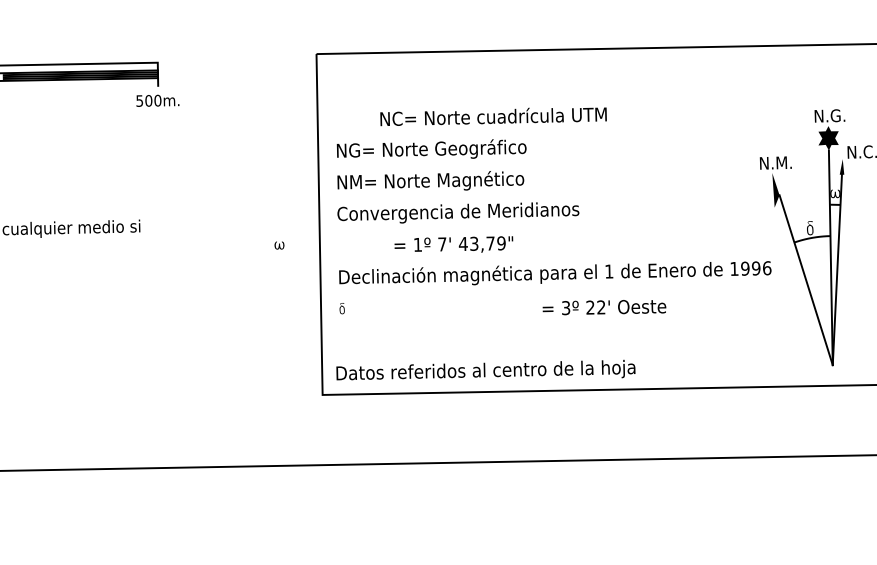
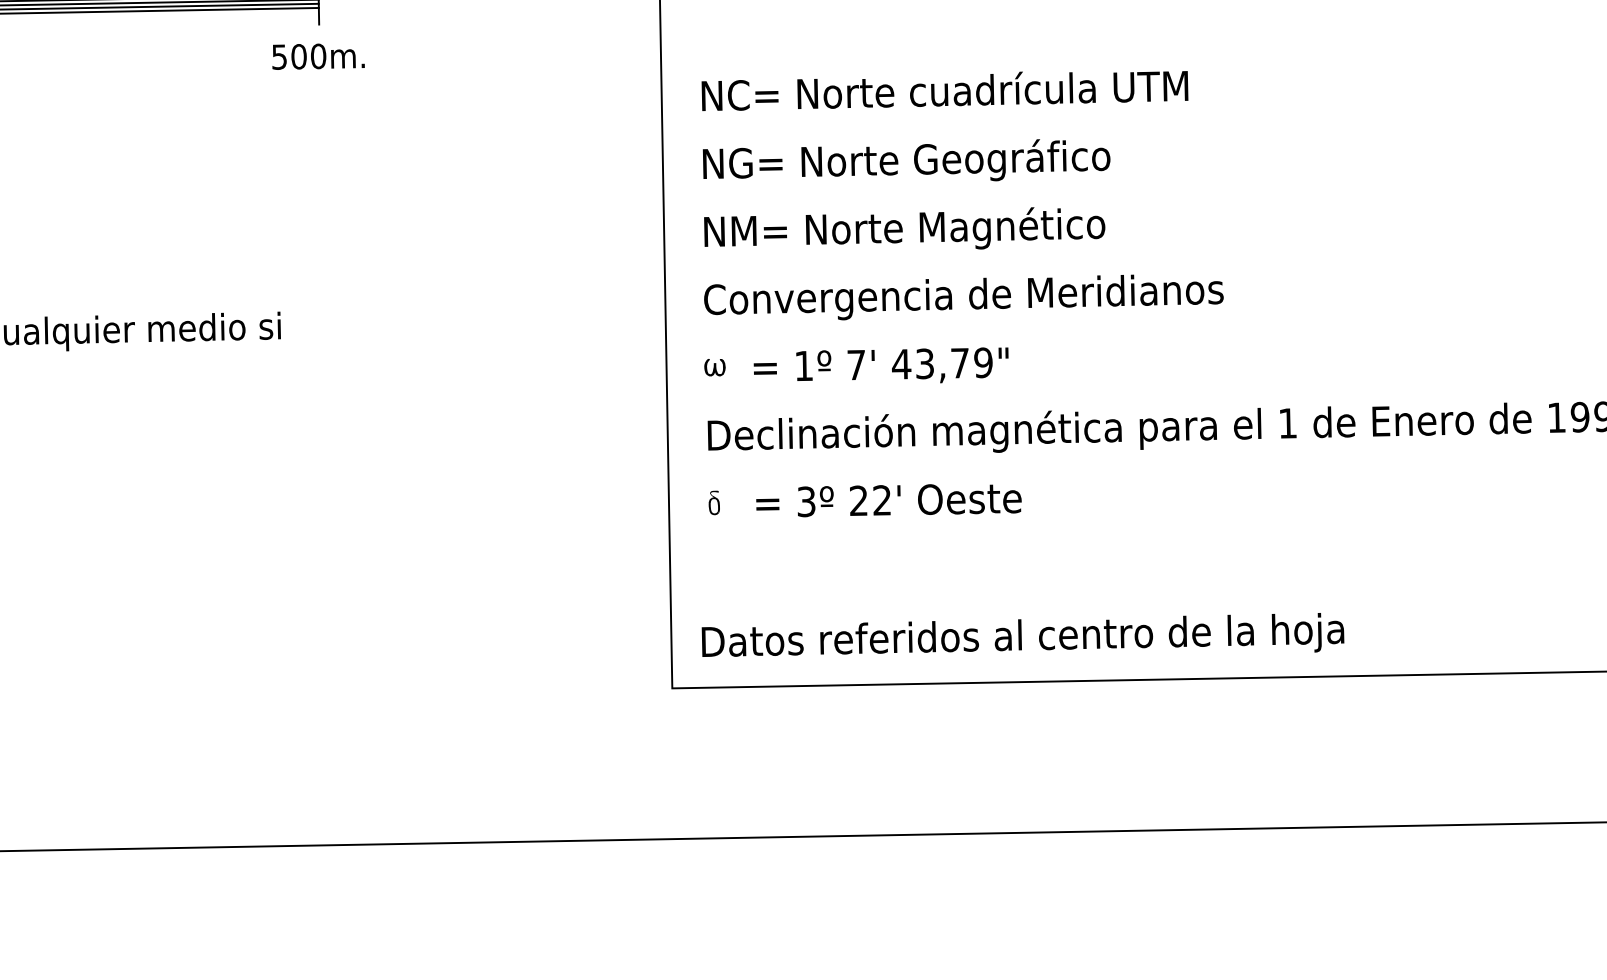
text: (493, 116) -> (944, 90), moved
text: (453, 244) -> (880, 365), moved
part: (279, 245) -> (714, 367), moved
text: (604, 307) -> (888, 500), moved

